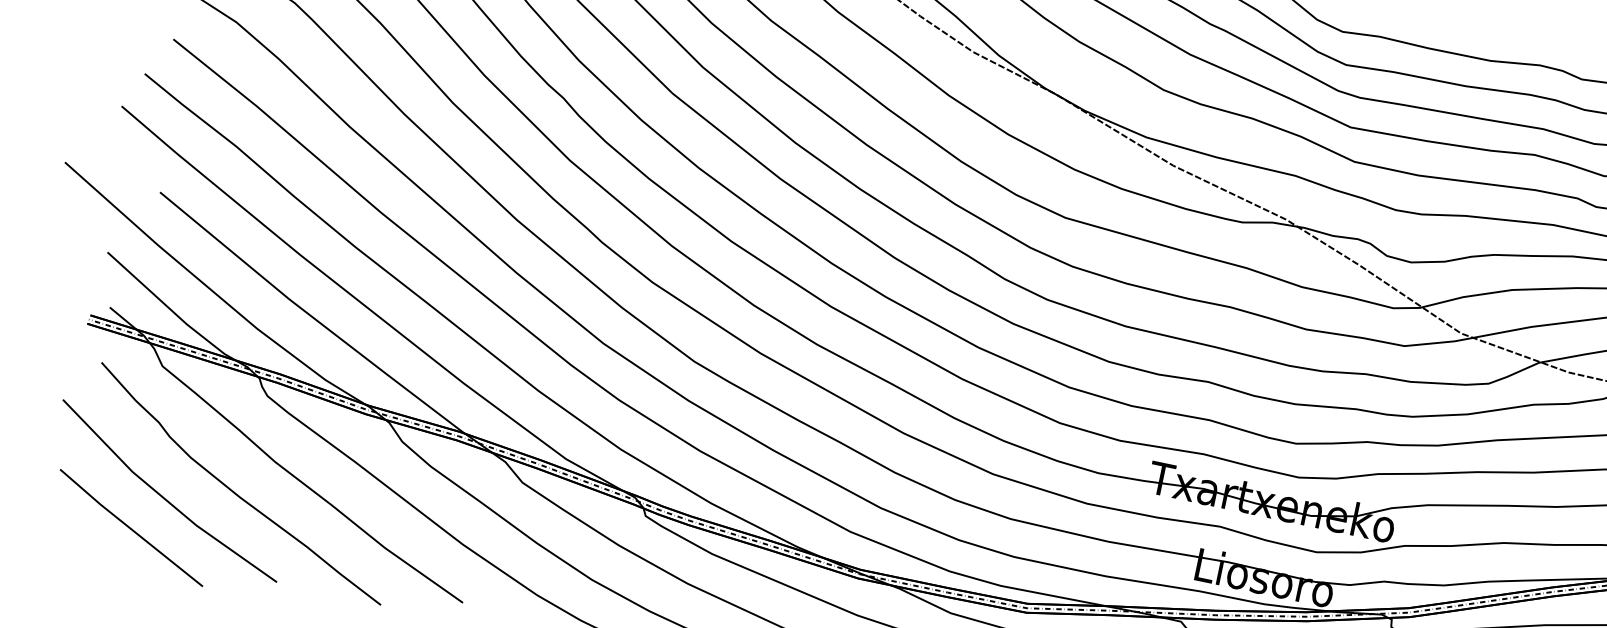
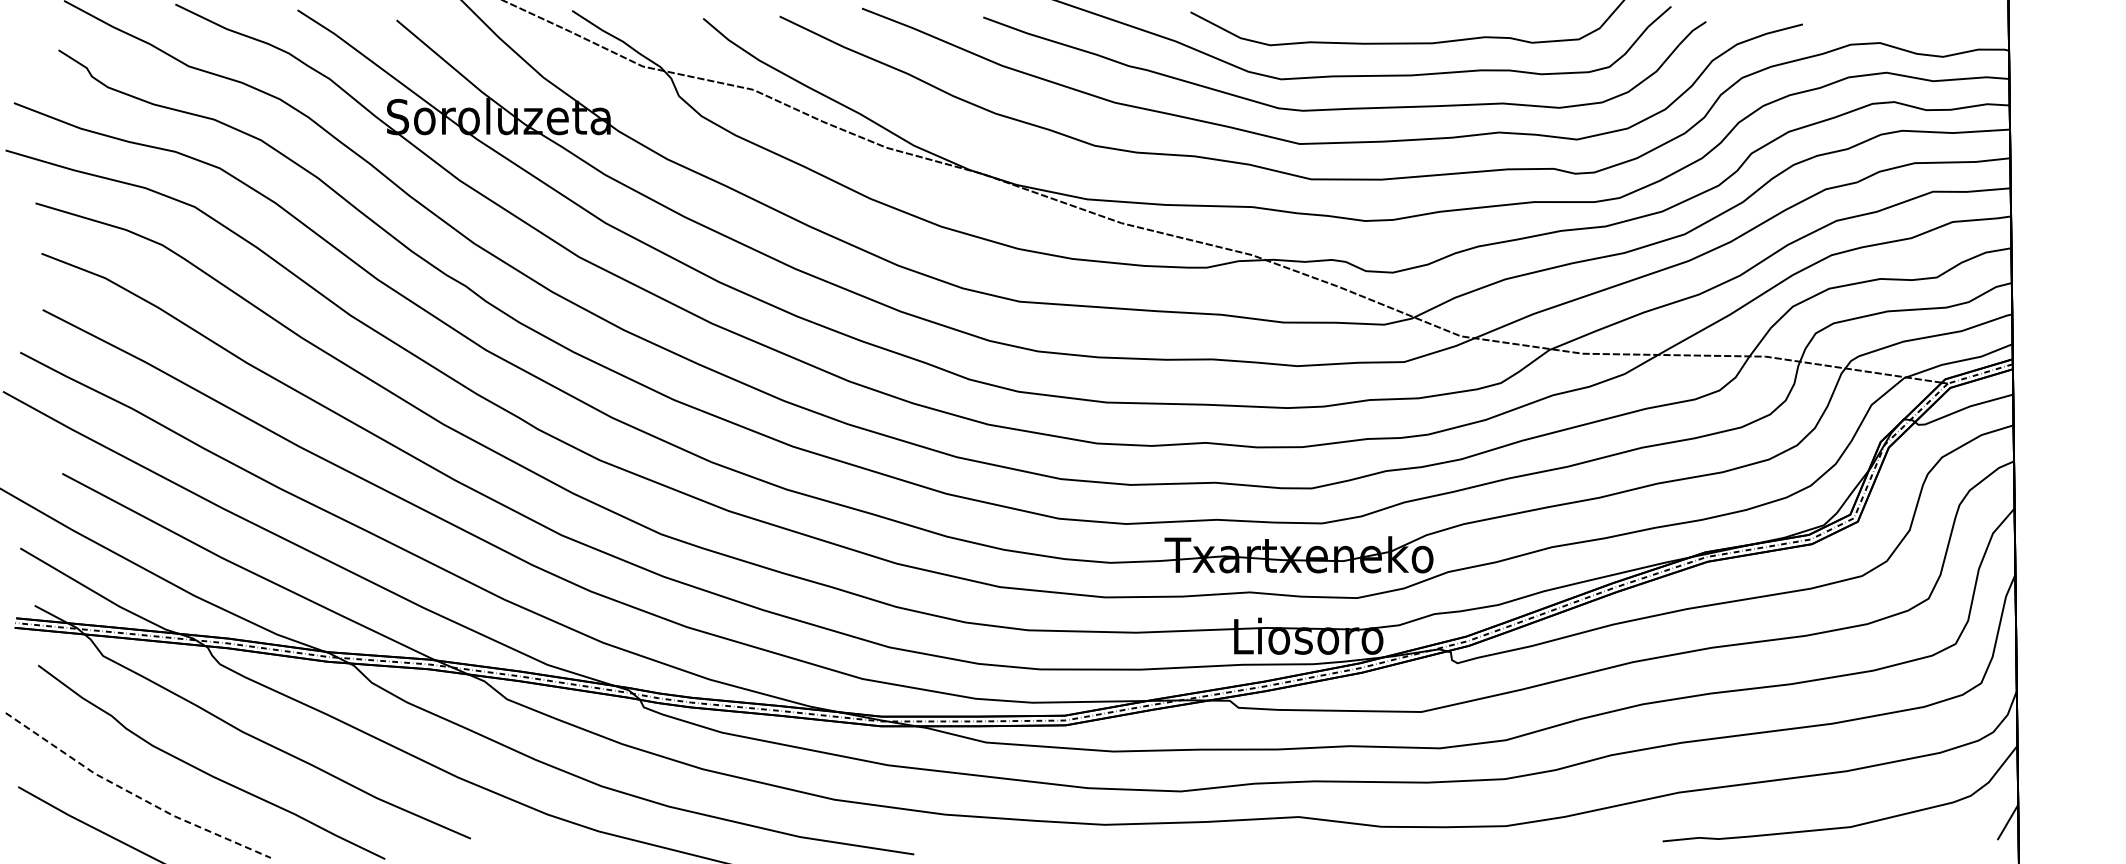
line: (163, 498) -> (133, 794), solid -> dashed

